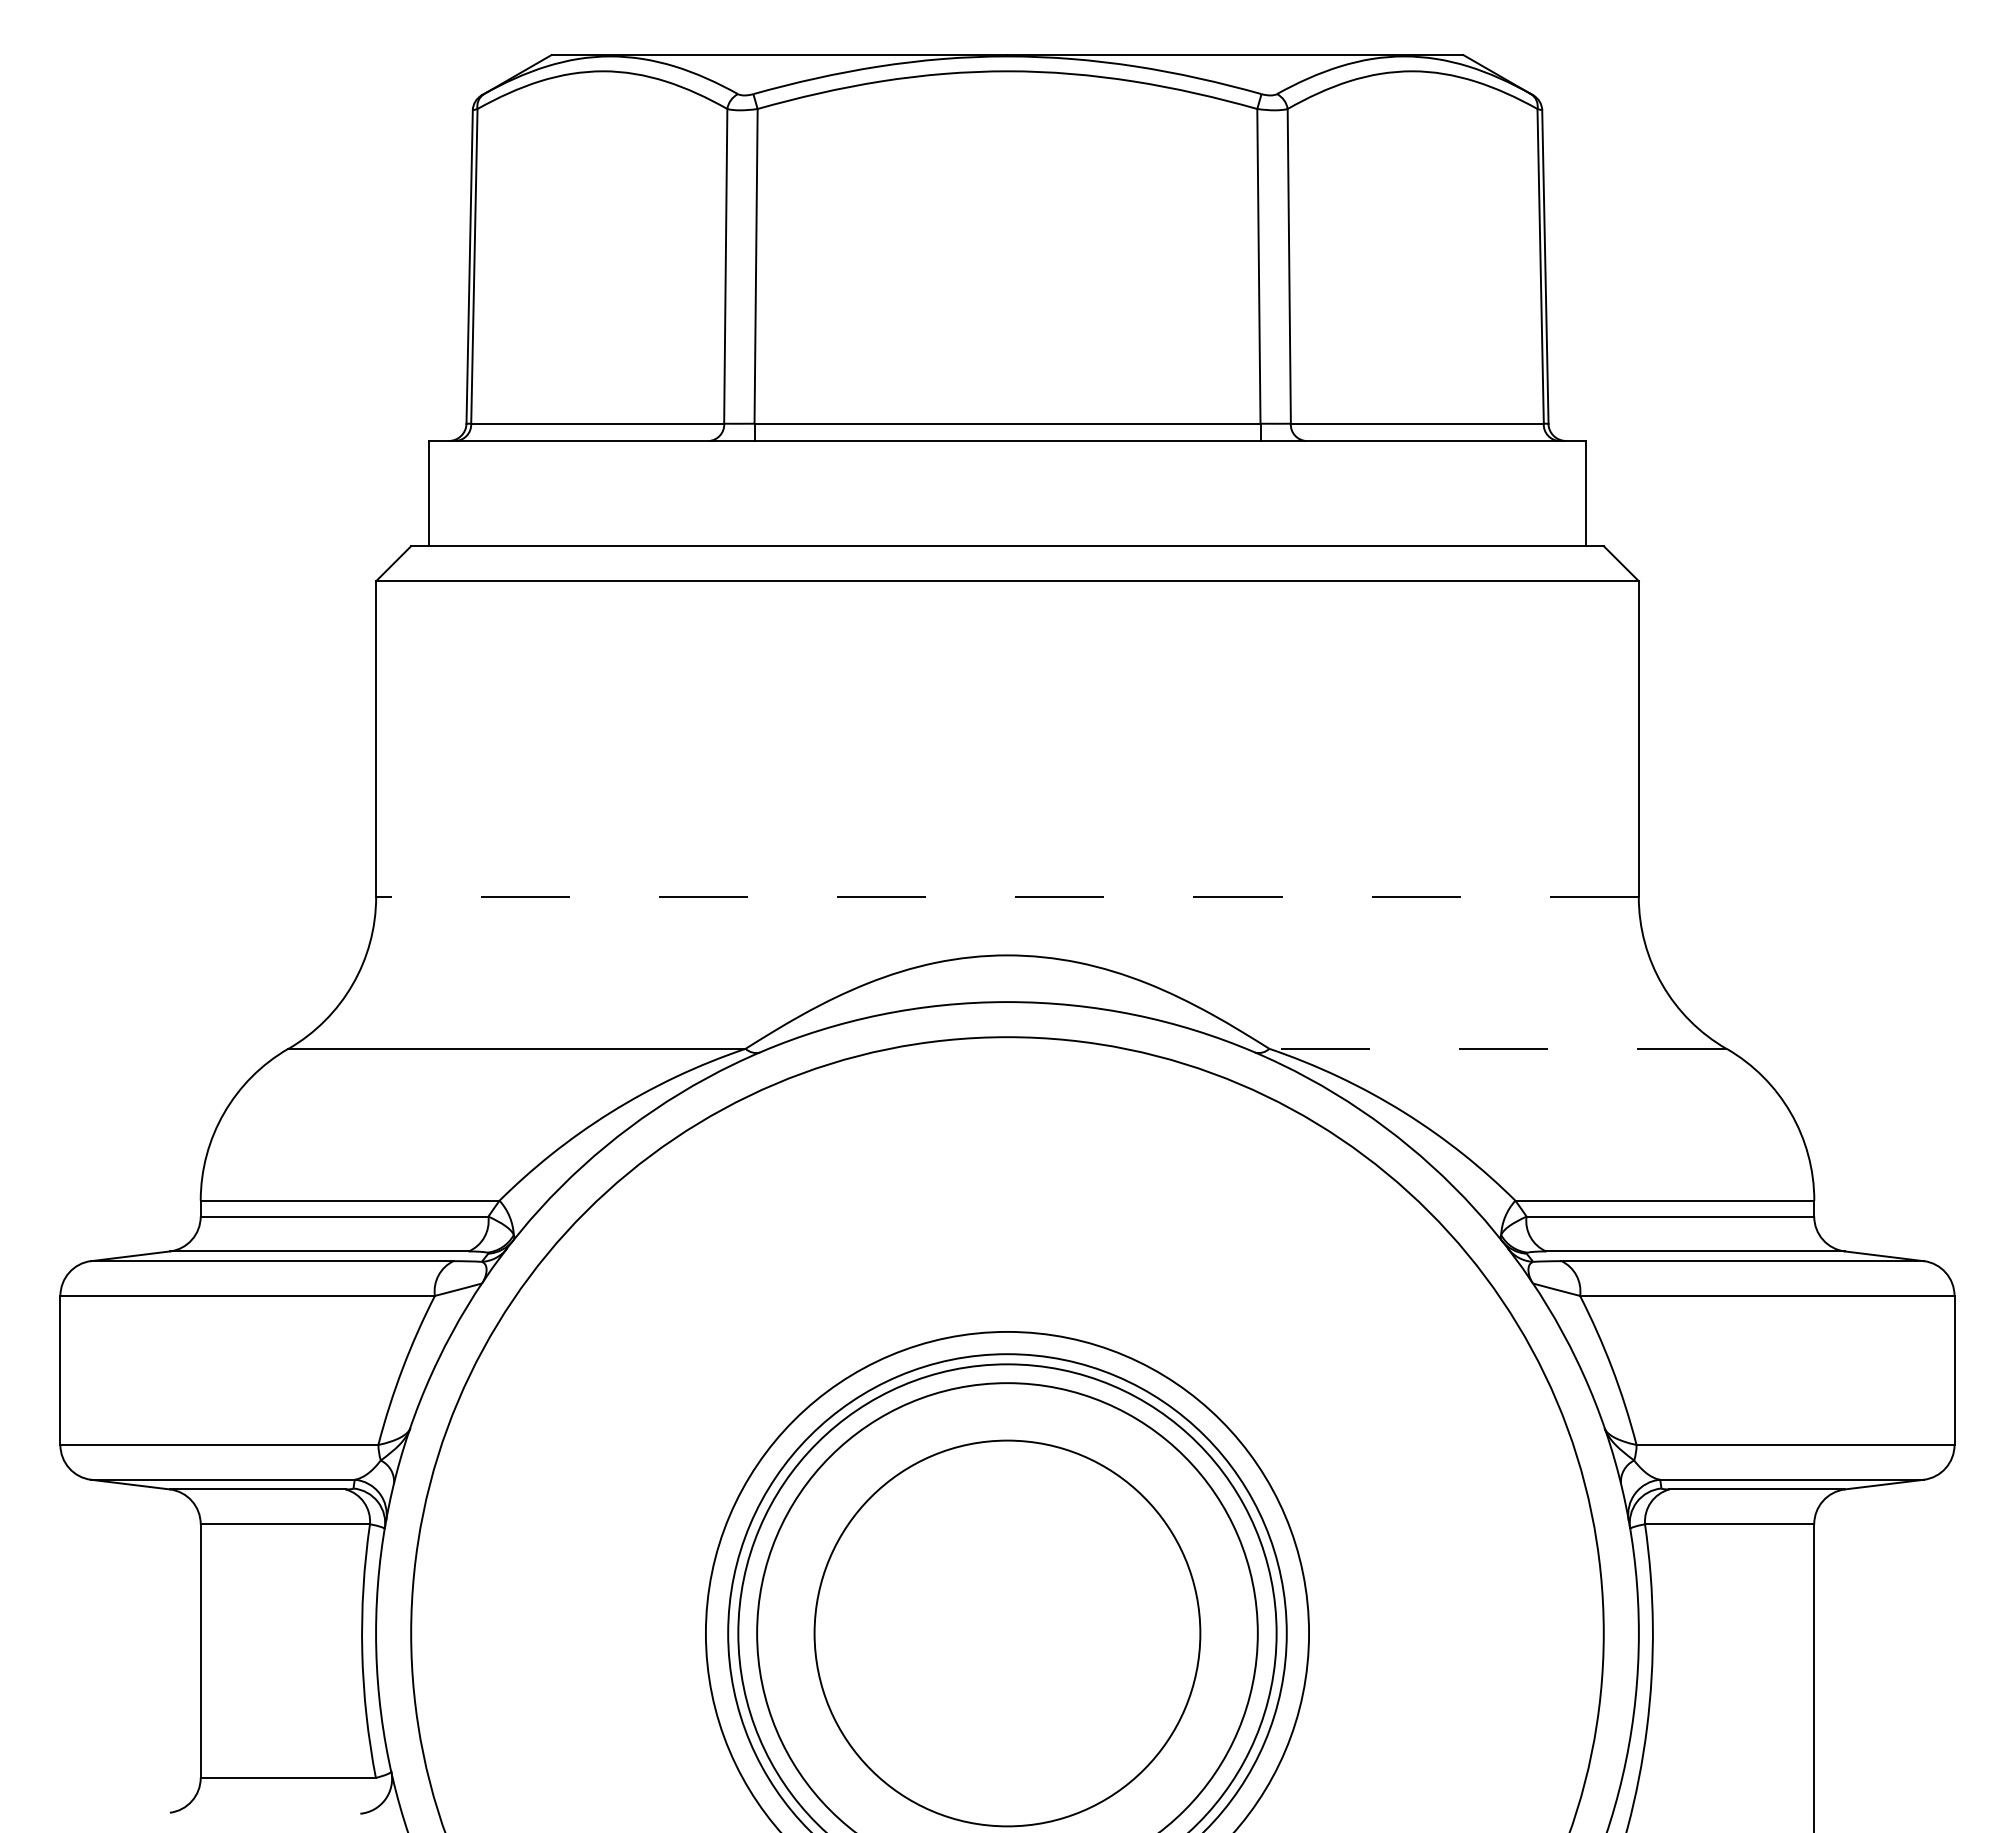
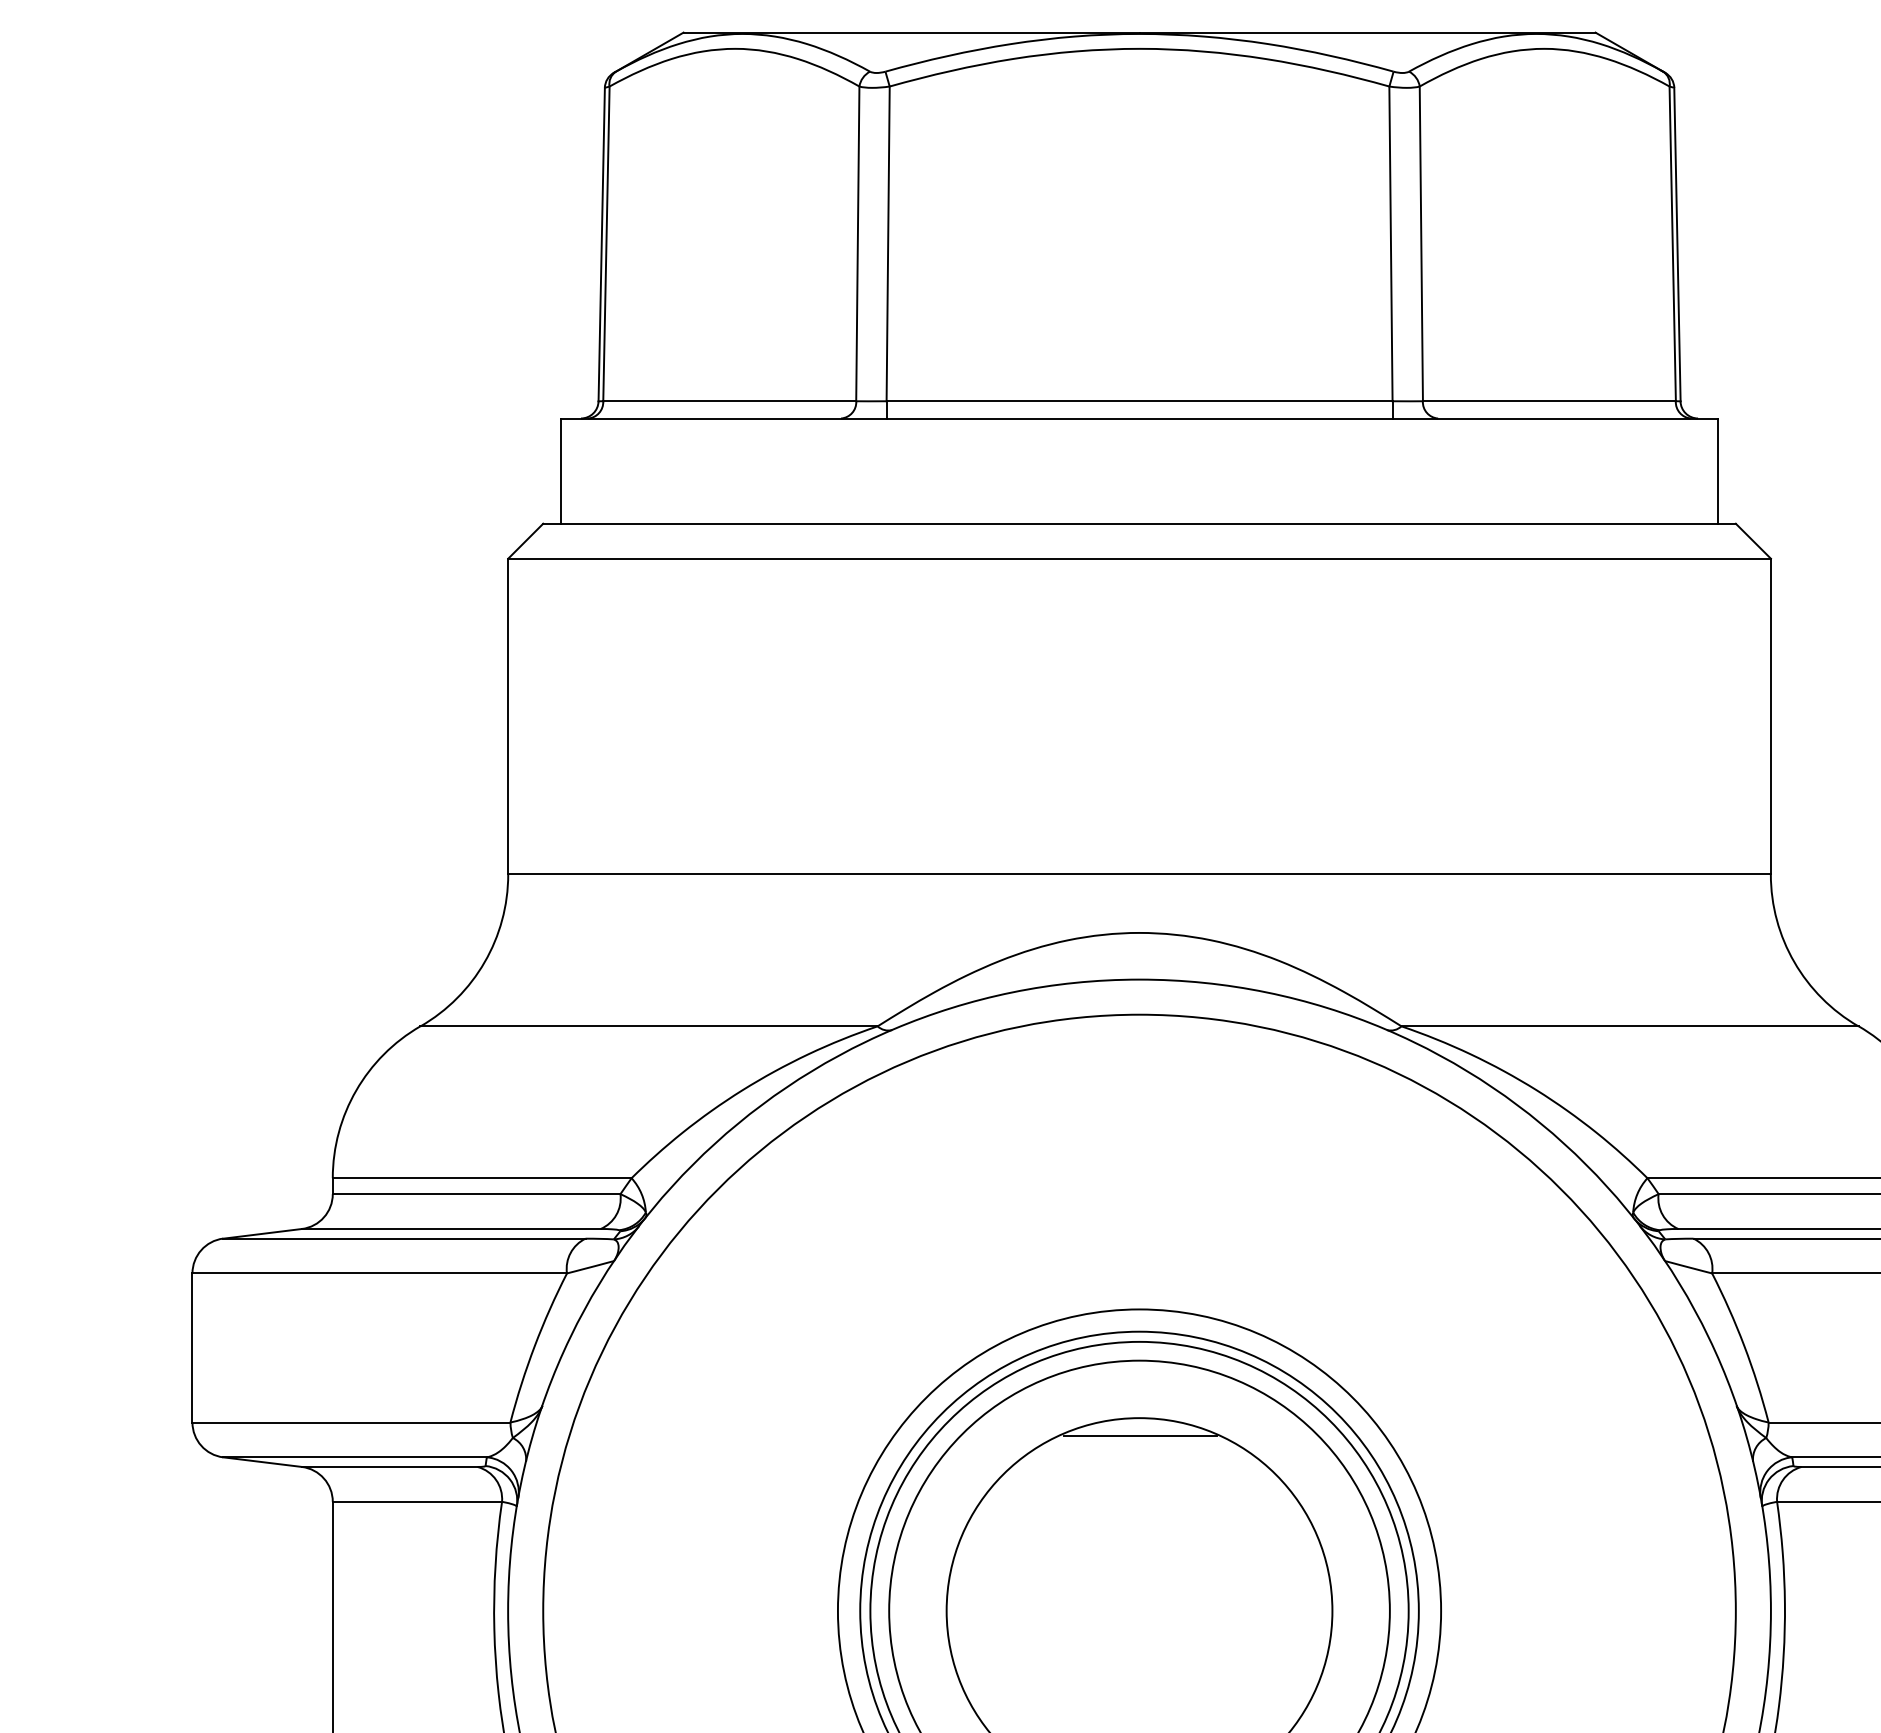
line: (1007, 896) -> (1139, 874), dashed -> solid
line: (1498, 1048) -> (1630, 1026), dashed -> solid
line: (1008, 1458) -> (1140, 1436), added

